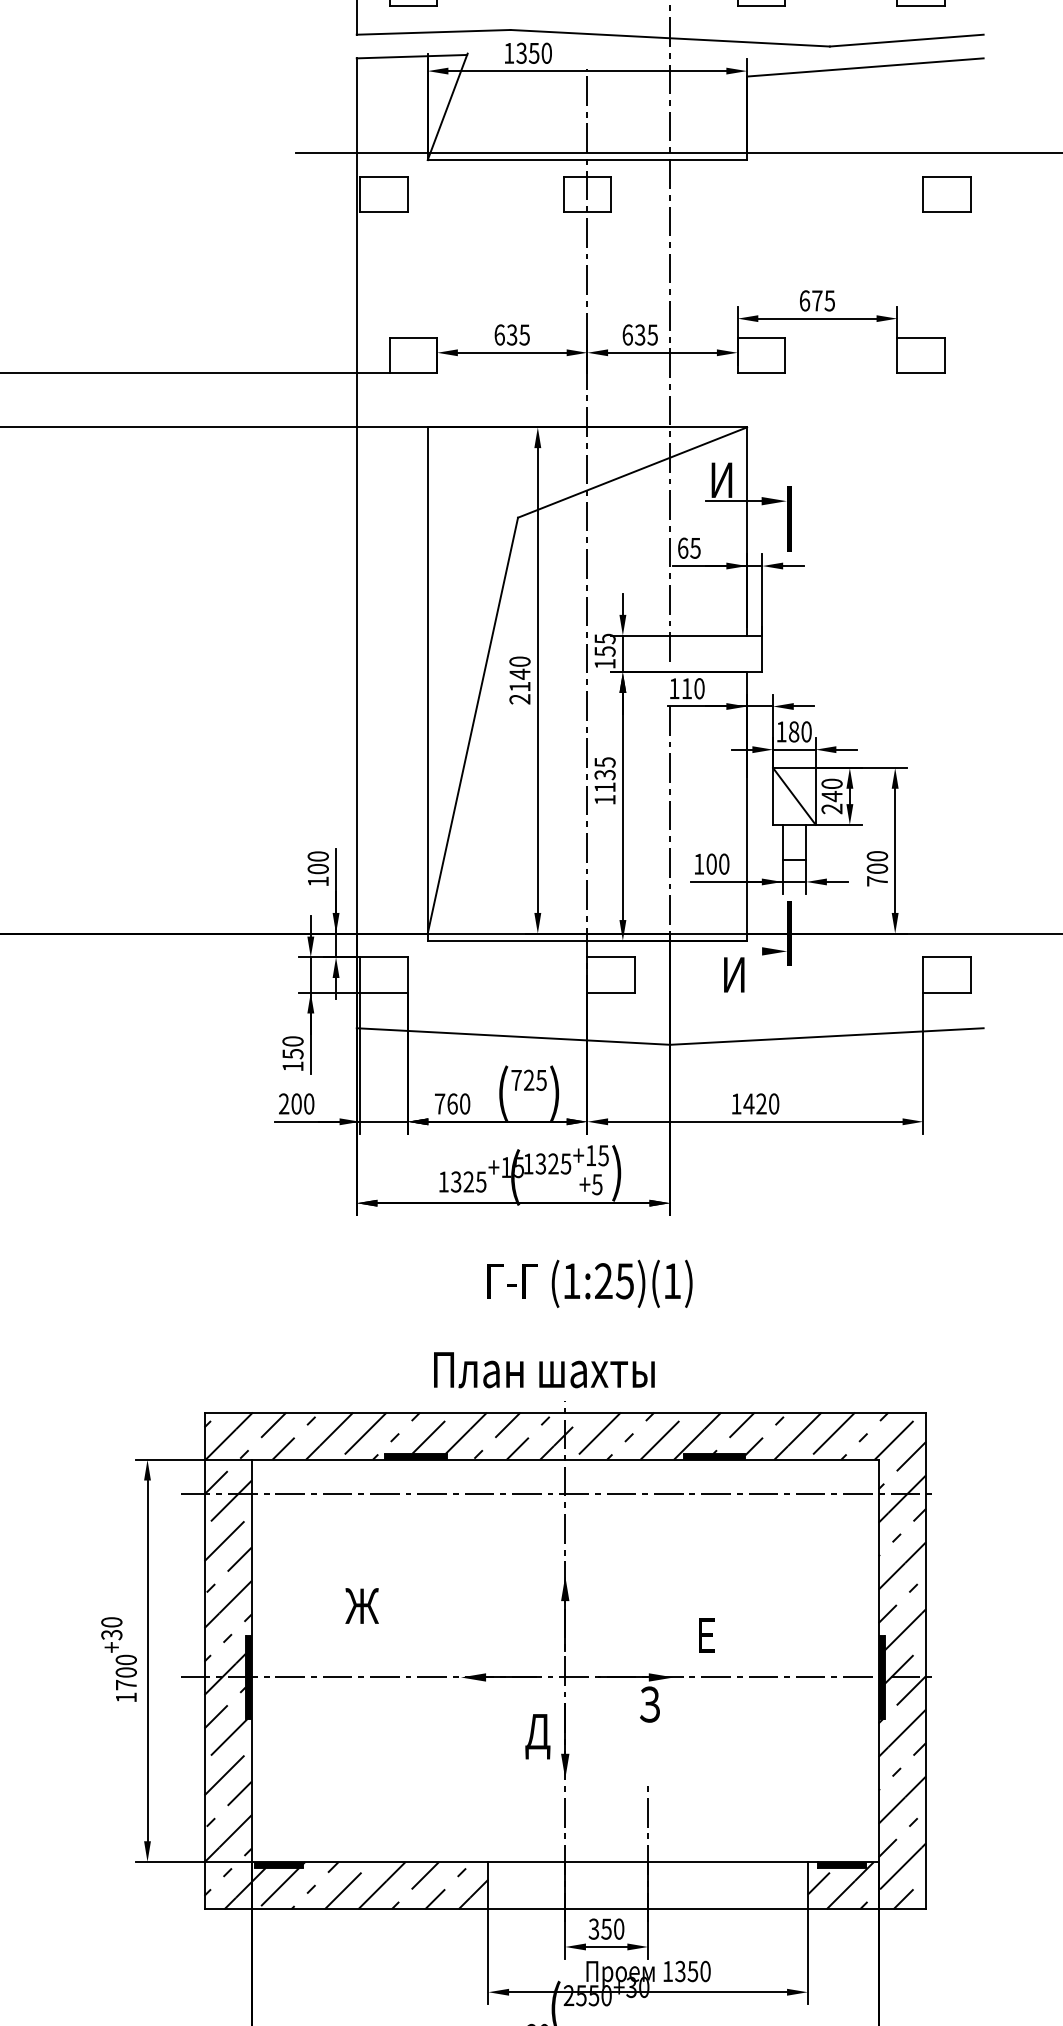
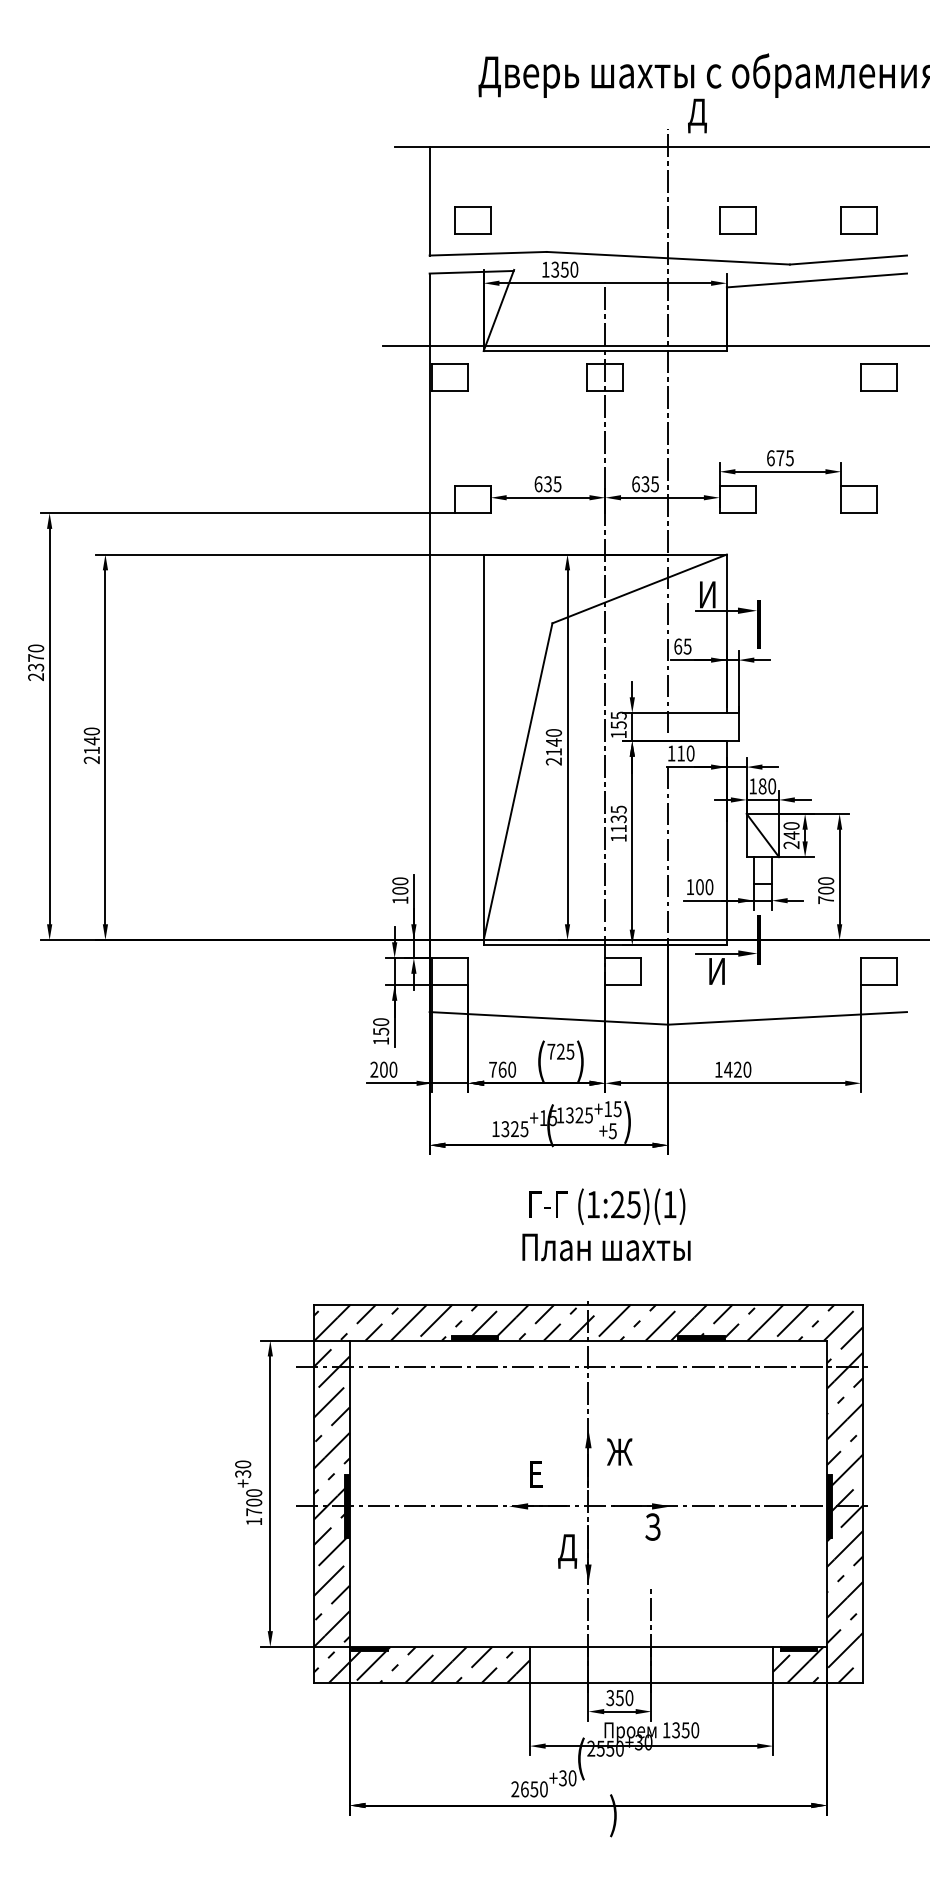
line: (734, 951) -> (717, 953), added
text: (544, 1370) -> (606, 1247), moved
text: (361, 1605) -> (619, 1451), moved
text: (707, 1635) -> (536, 1474), moved

